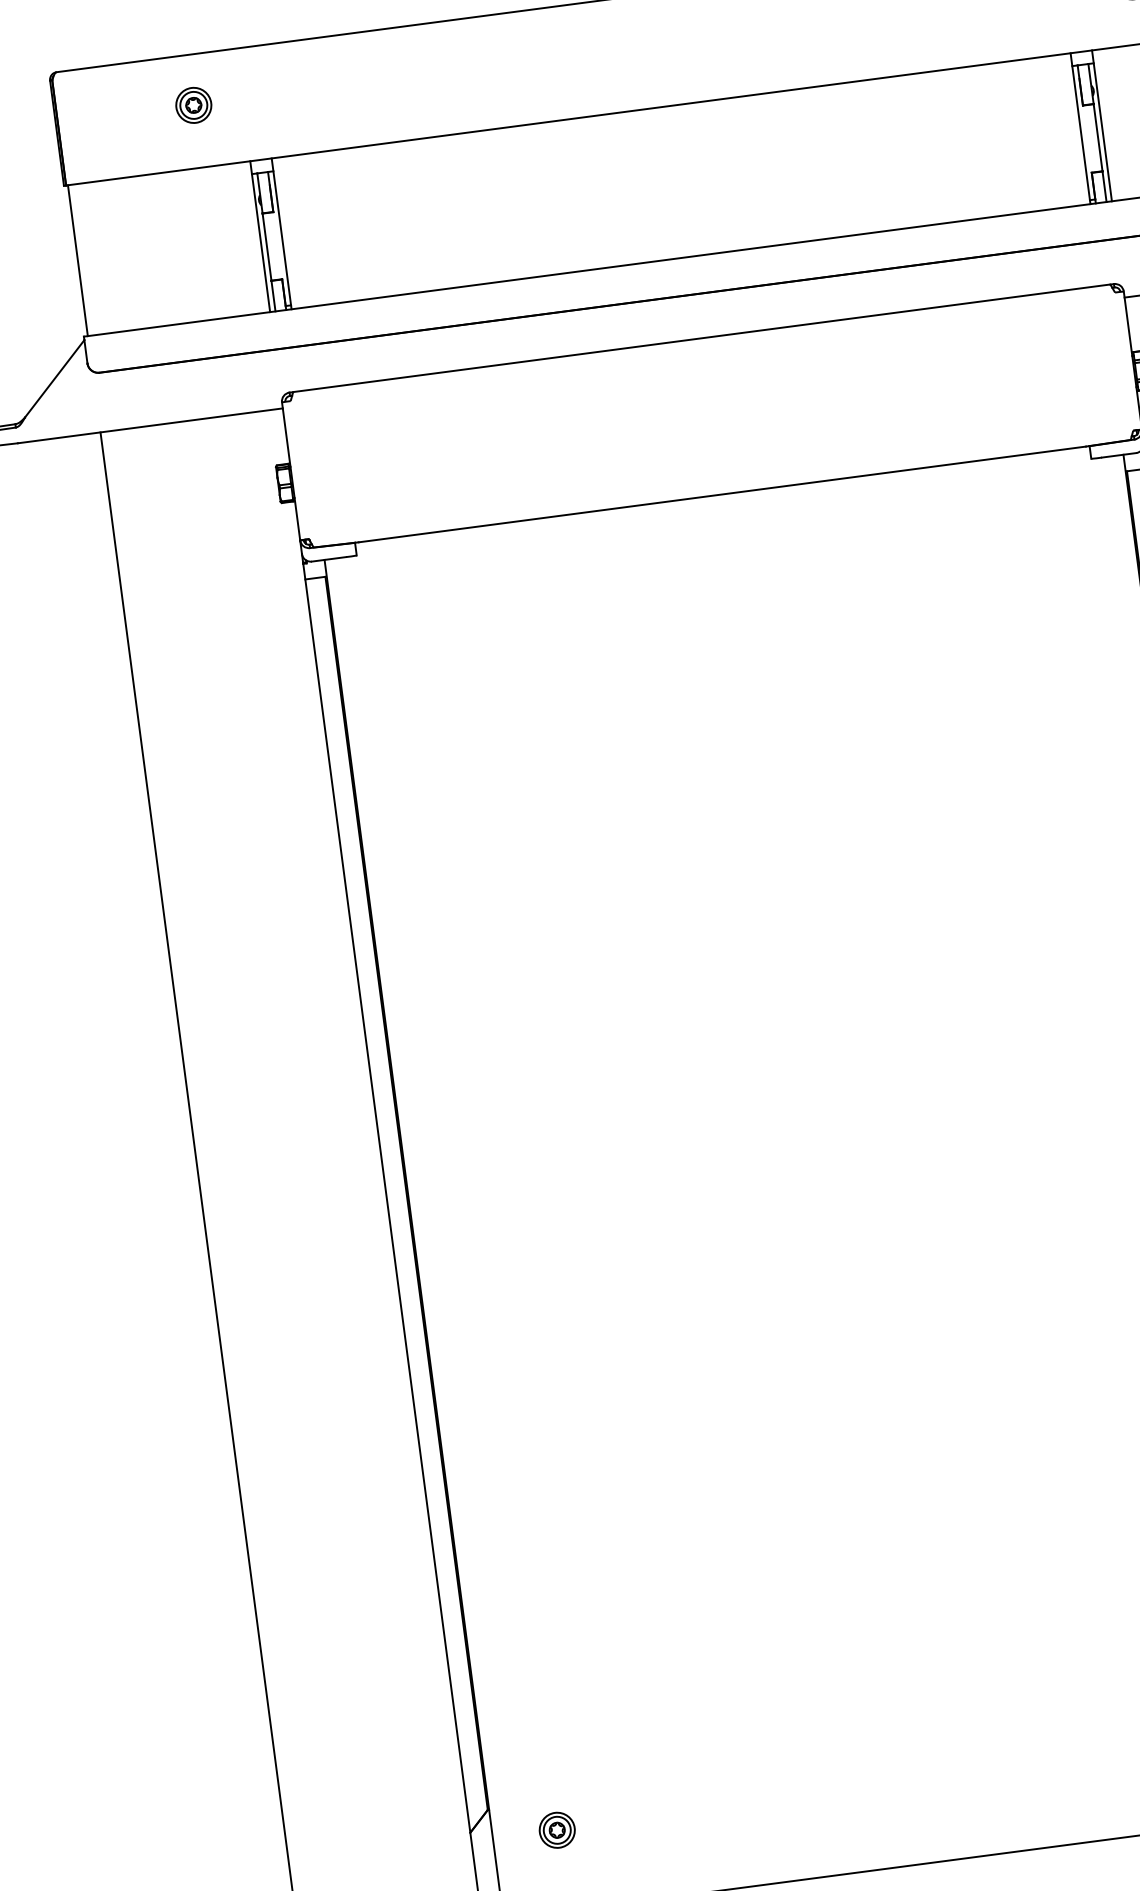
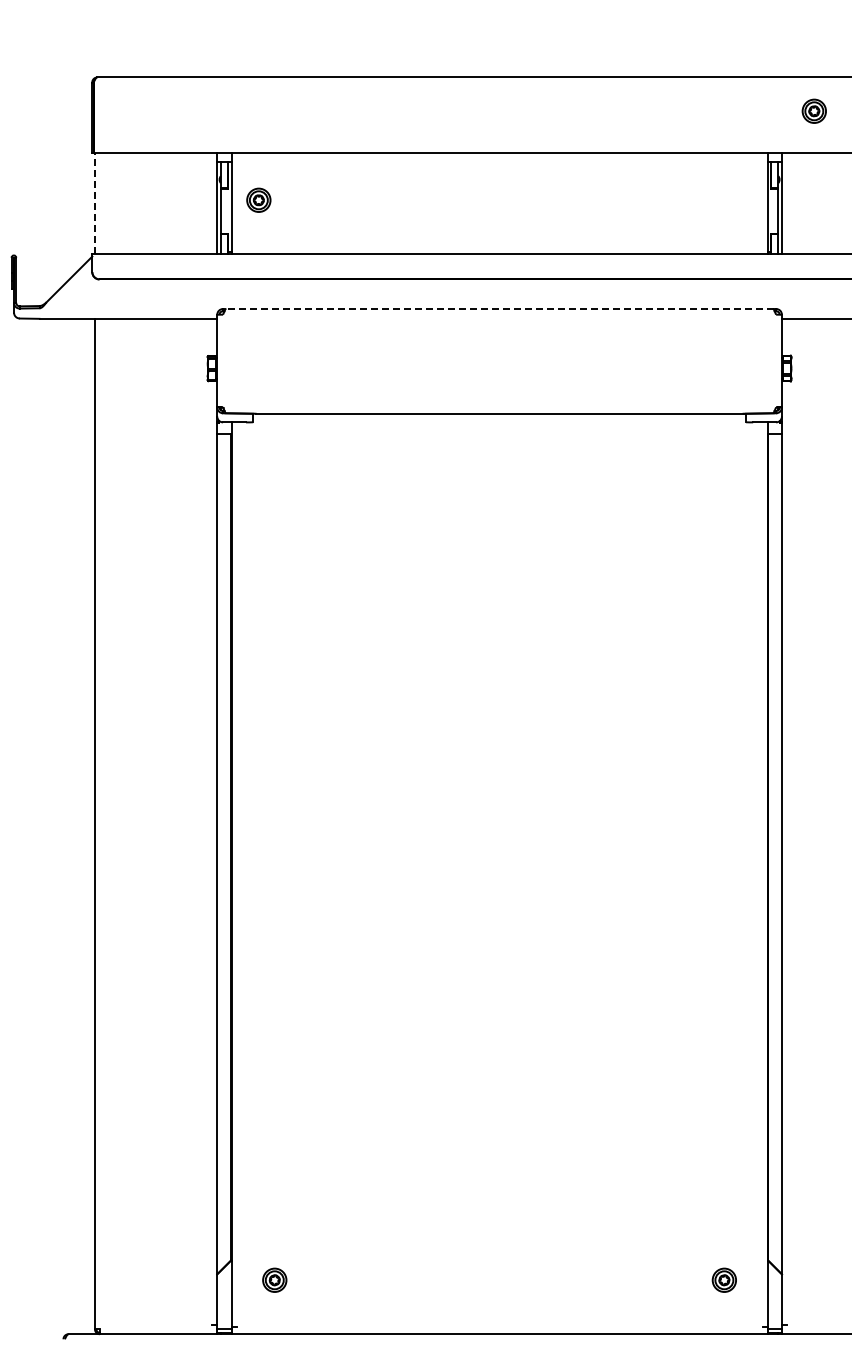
part: (193, 104) -> (258, 199), moved
line: (77, 260) -> (94, 203), solid -> dashed
line: (701, 337) -> (499, 308), solid -> dashed

